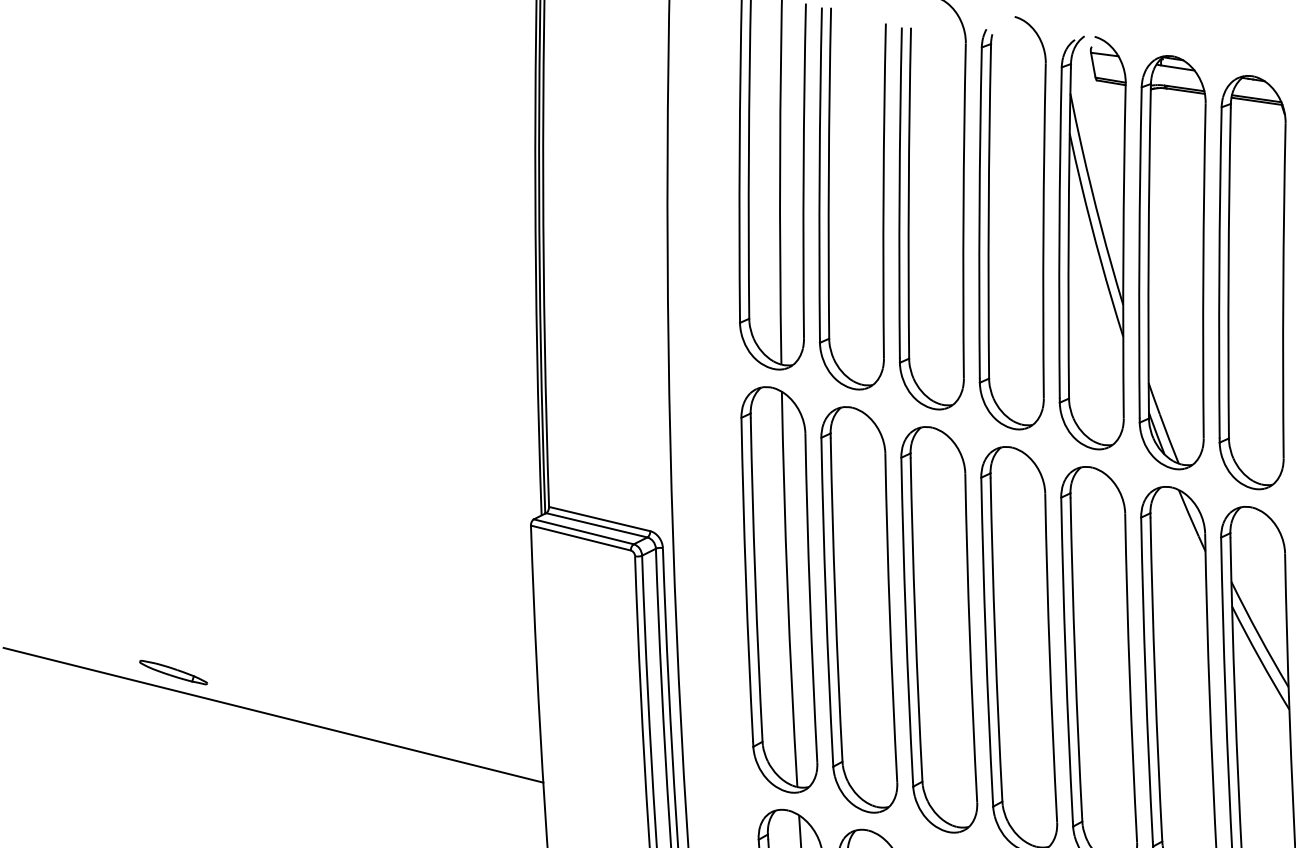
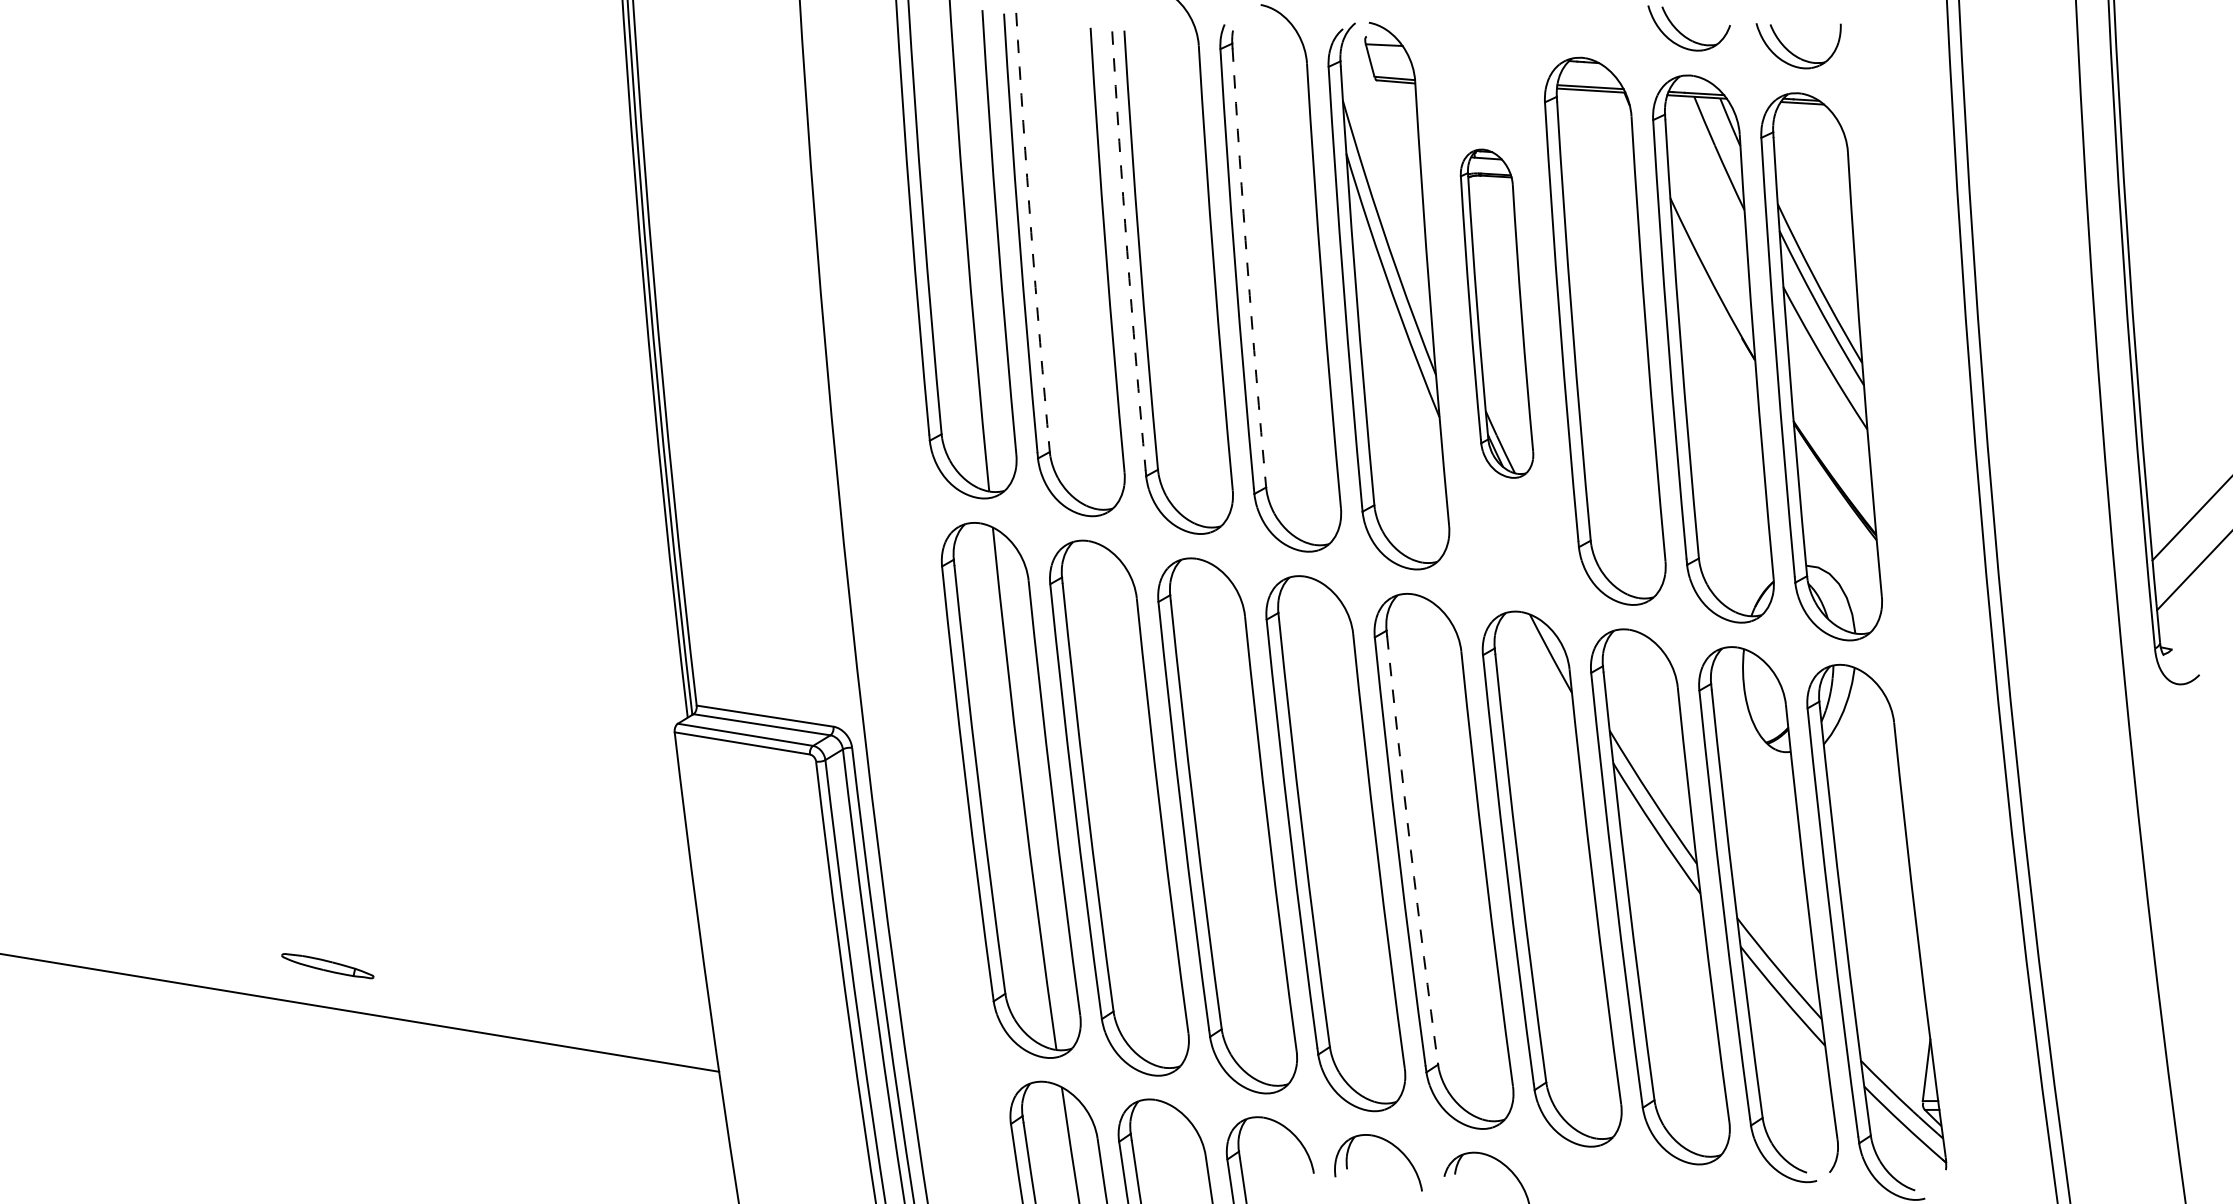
arc: (829, 173) -> (1031, 232), solid -> dashed
arc: (899, 193) -> (1127, 251), solid -> dashed
arc: (988, 213) -> (1247, 268), solid -> dashed
part: (1172, 262) -> (1496, 313), size x0.6
arc: (1074, 659) -> (1410, 850), solid -> dashed
part: (173, 672) -> (327, 966), moved

